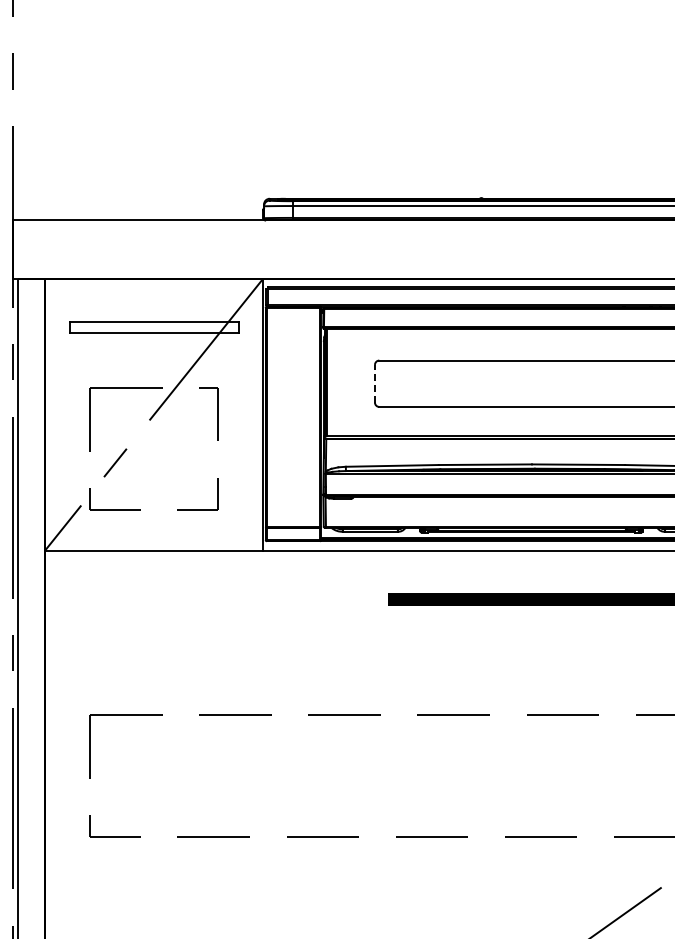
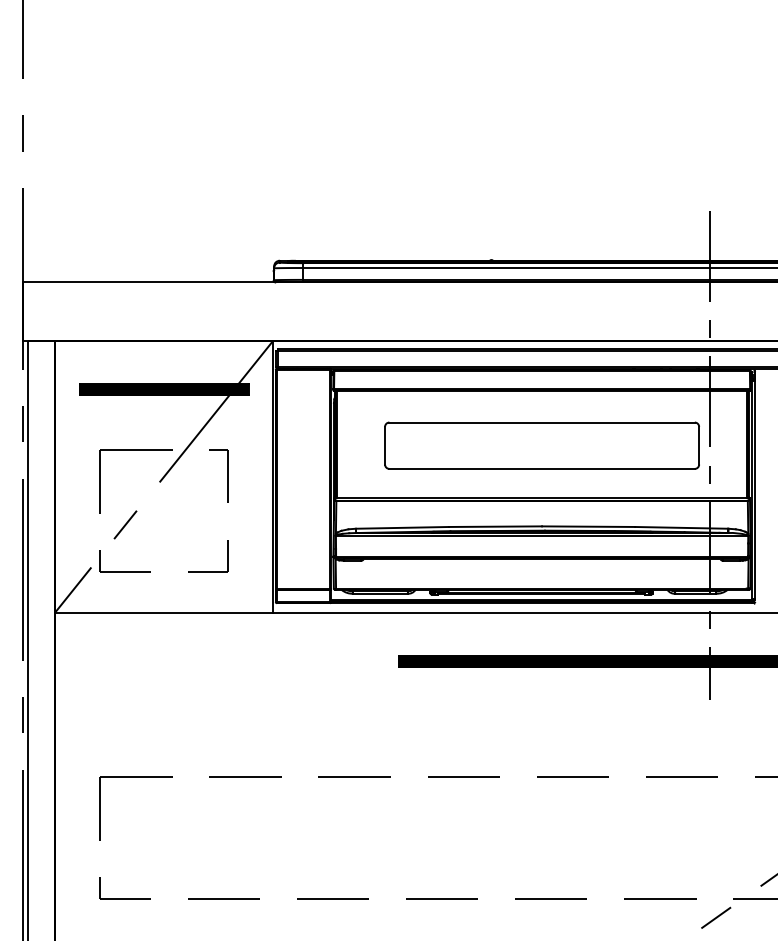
hatch: (153, 327) -> (163, 389), added
line: (375, 383) -> (385, 445), dashed -> solid

